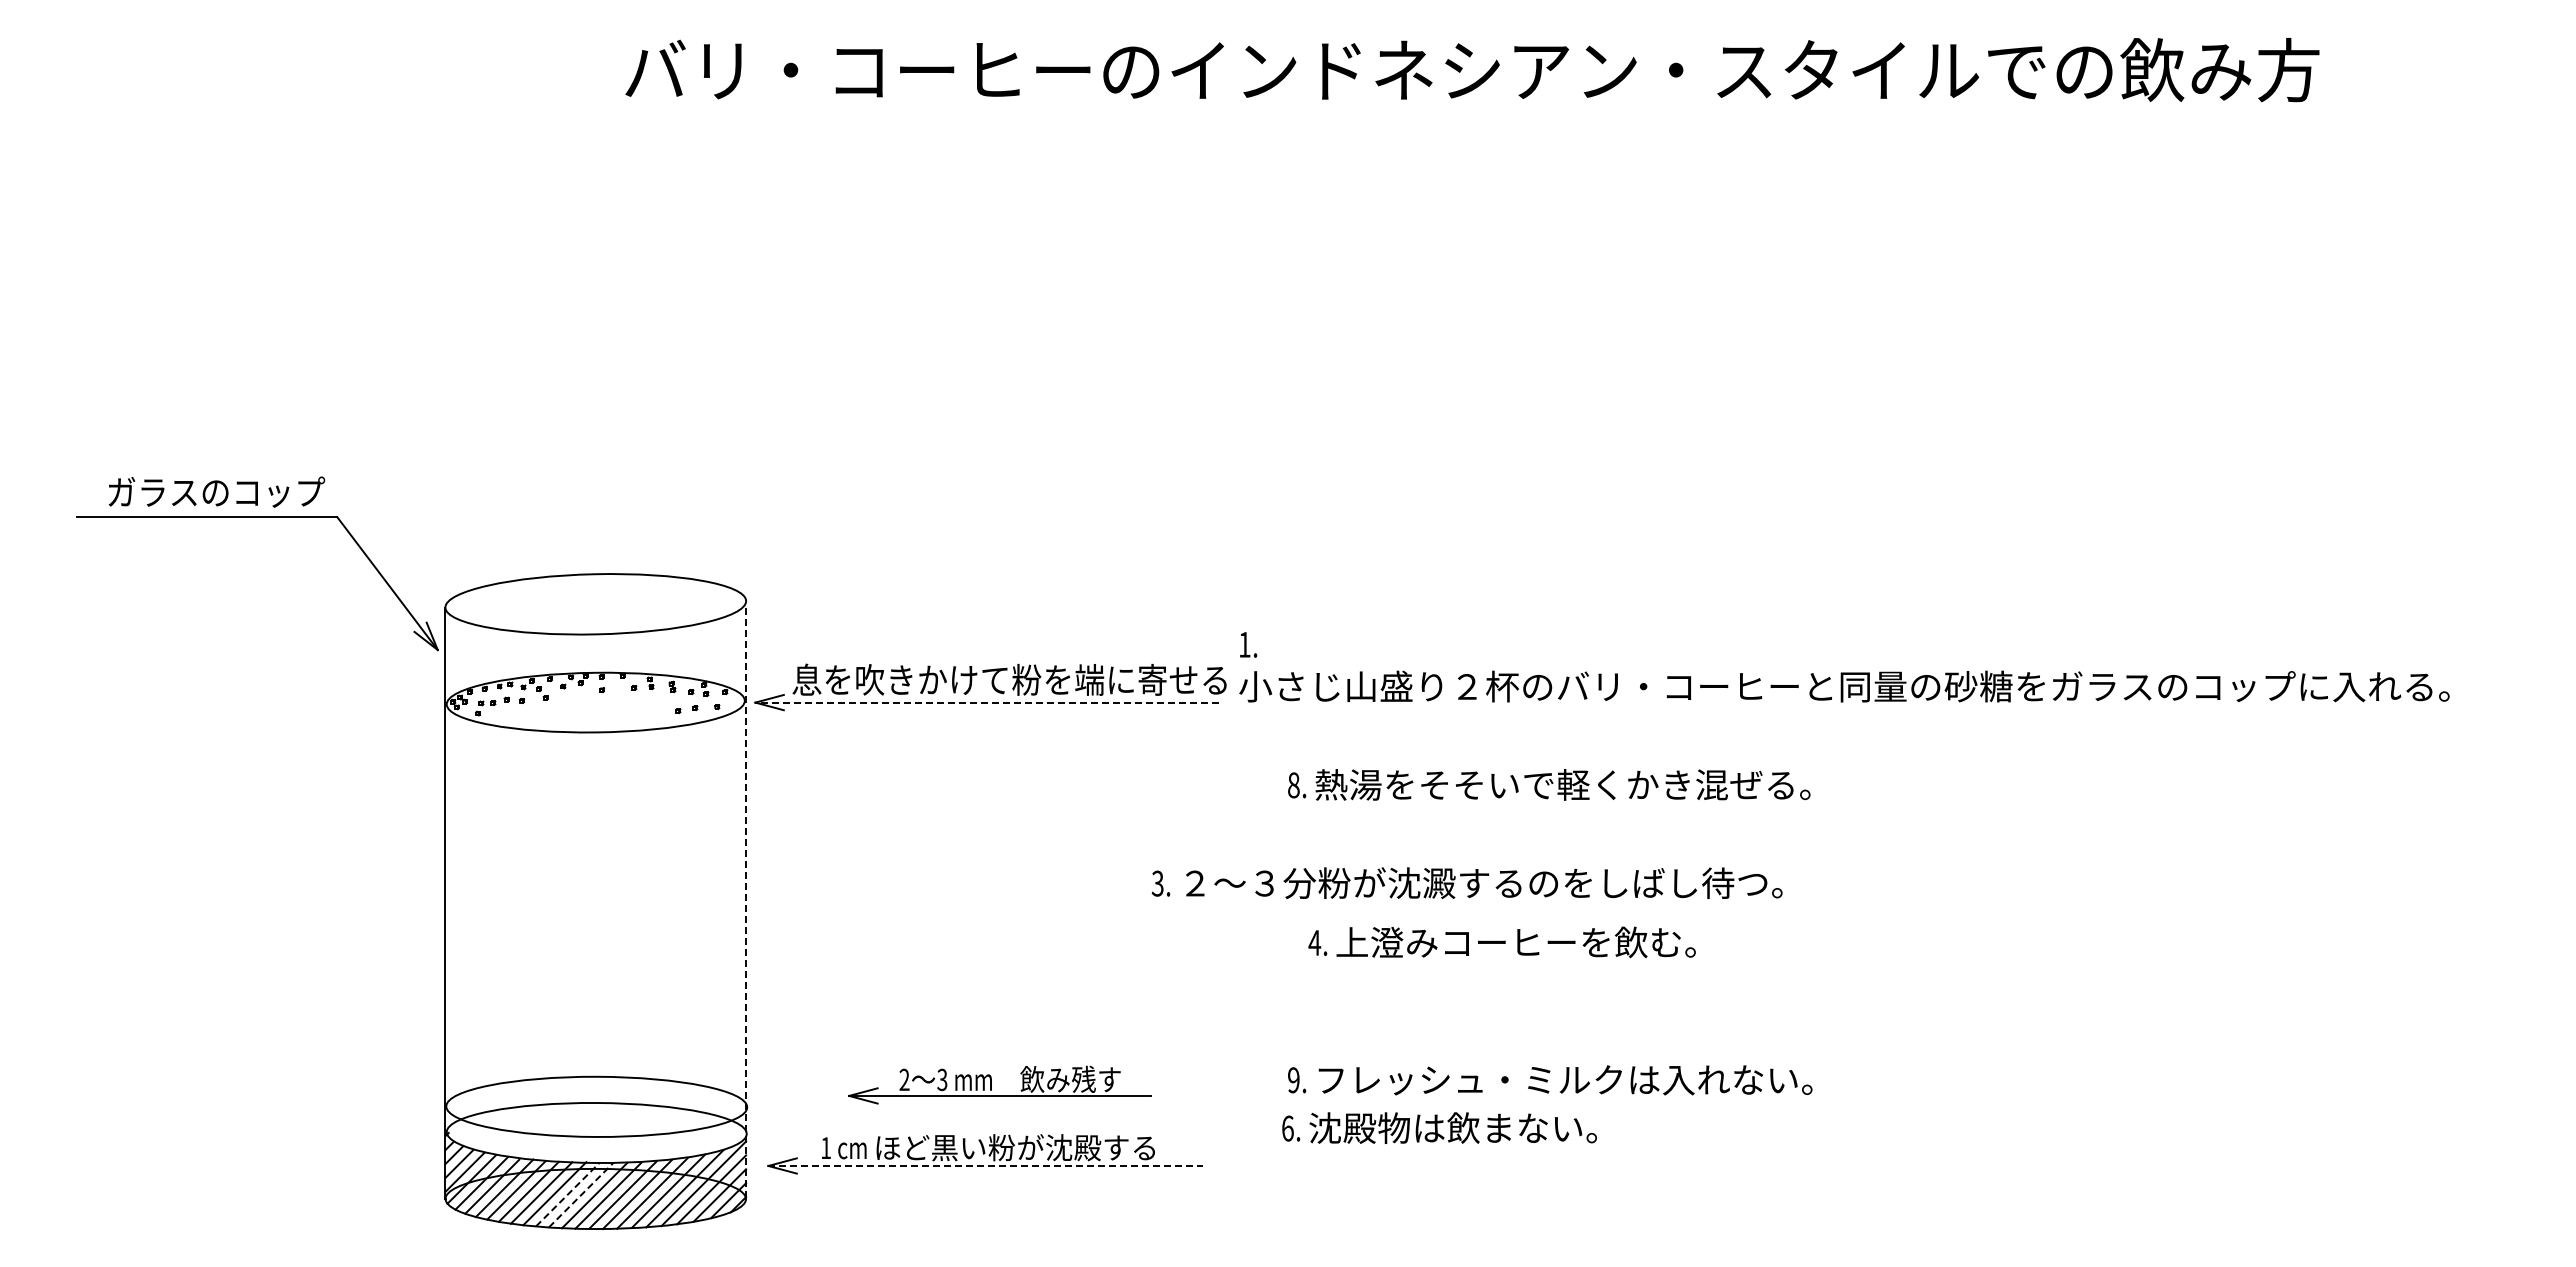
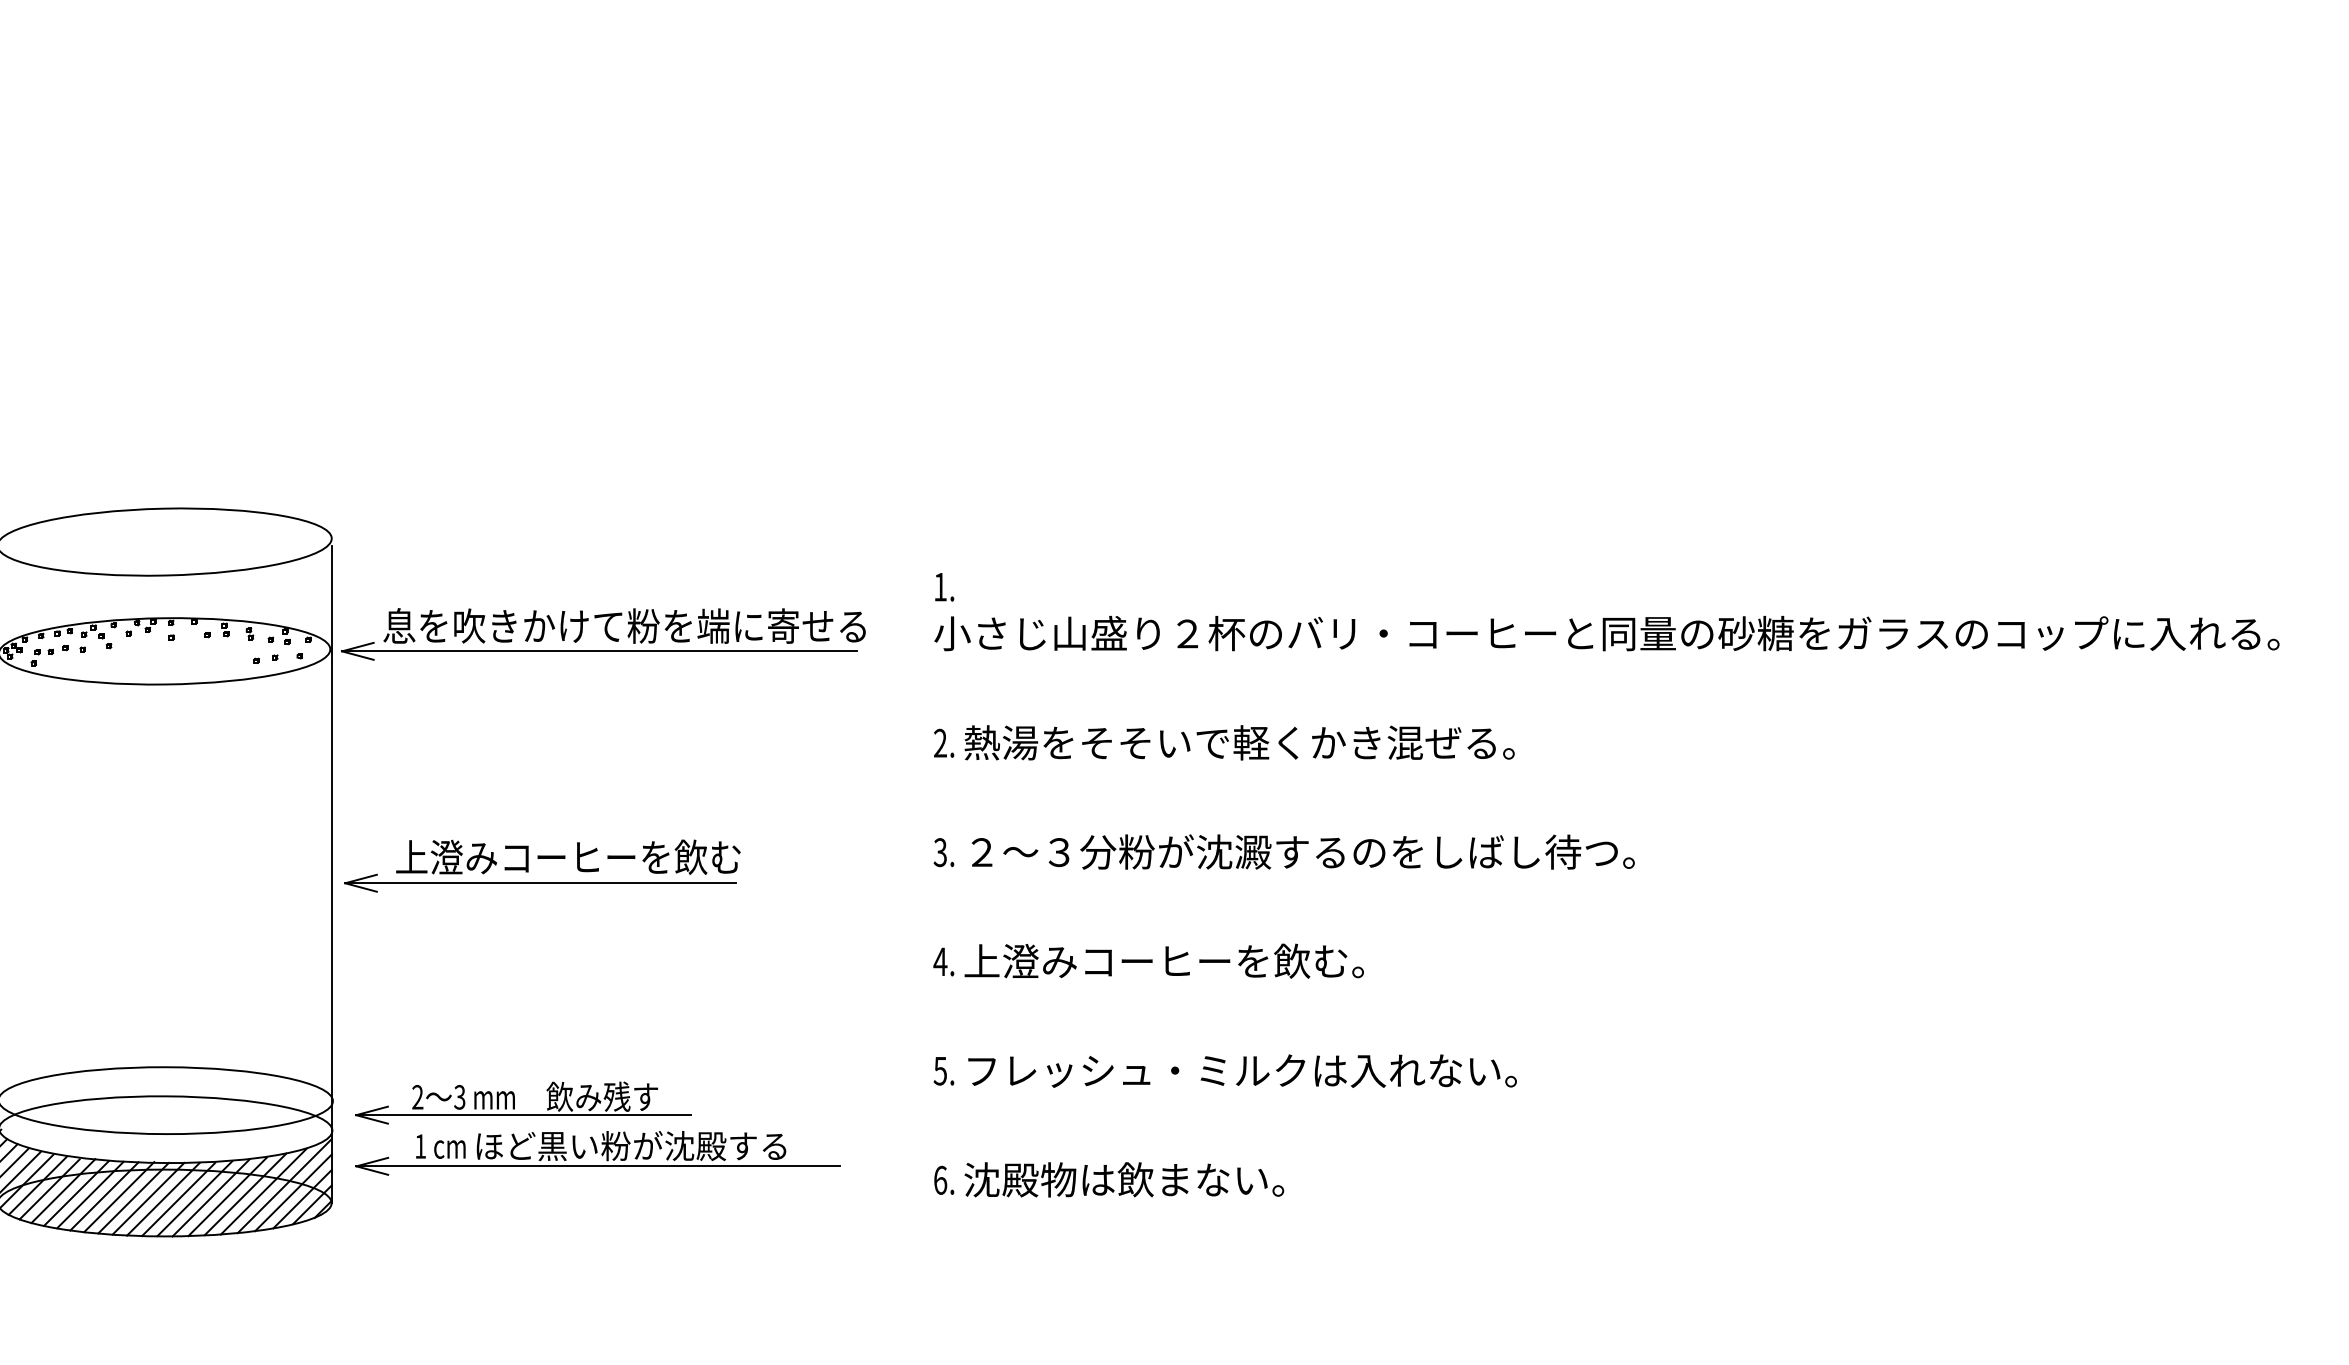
text: (1844, 667) -> (1606, 612), moved
line: (987, 702) -> (600, 651), dashed -> solid
text: (1293, 785) -> (940, 743), 8. -> 2.
text: (1466, 882) -> (1283, 851), moved
part: (935, 895) -> (542, 865), added
line: (746, 903) -> (332, 874), dashed -> solid
text: (1501, 942) -> (1147, 961), moved
text: (1293, 1080) -> (940, 1071), 9. -> 5.
part: (991, 1084) -> (514, 1102), moved
text: (1439, 1127) -> (1109, 1179), moved
line: (986, 1165) -> (598, 1165), dashed -> solid
line: (567, 1194) -> (133, 1198), dashed -> solid
line: (581, 1195) -> (148, 1199), dashed -> solid

